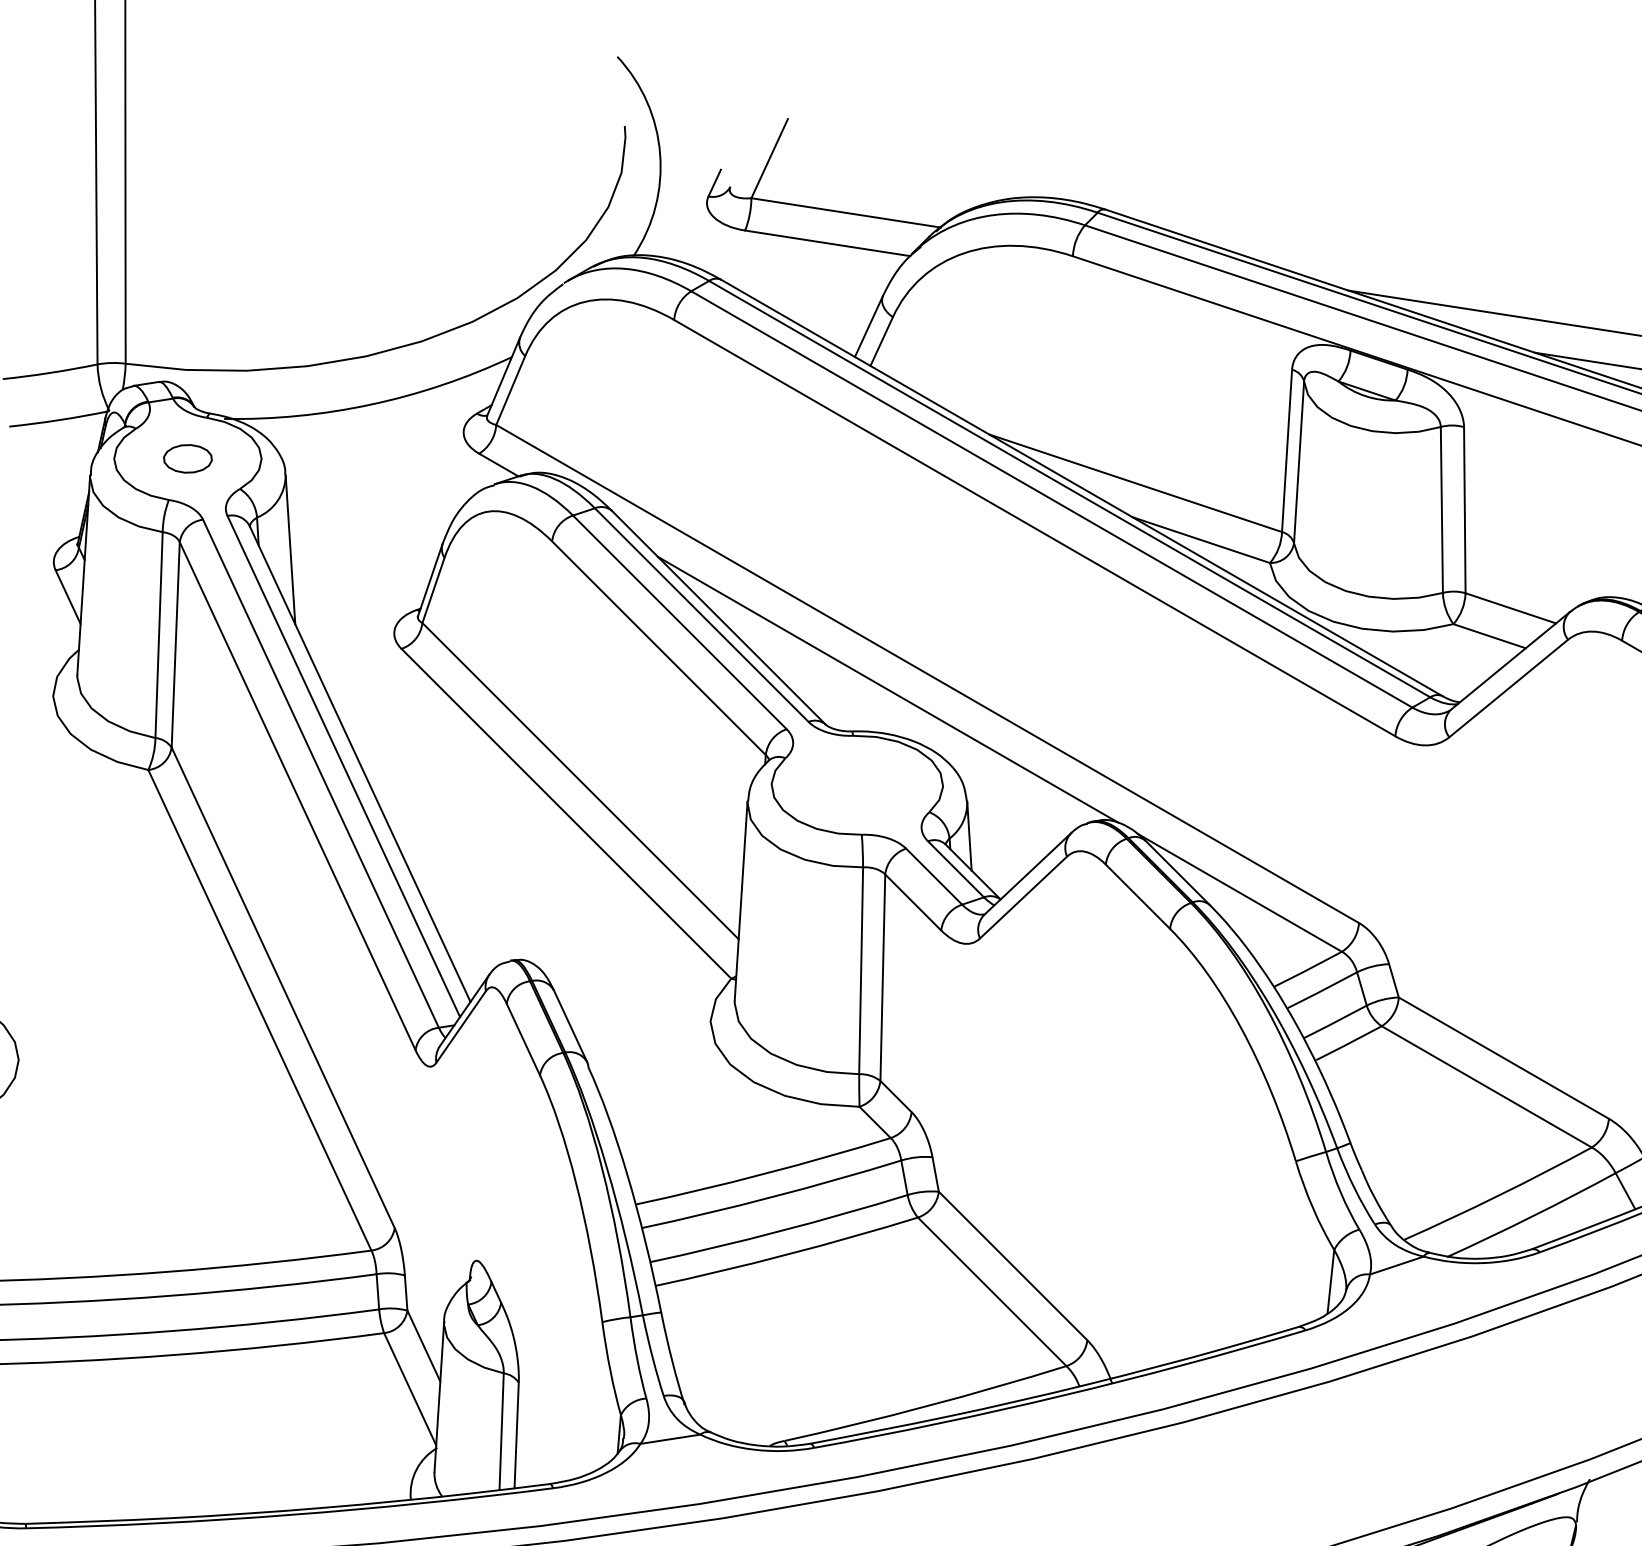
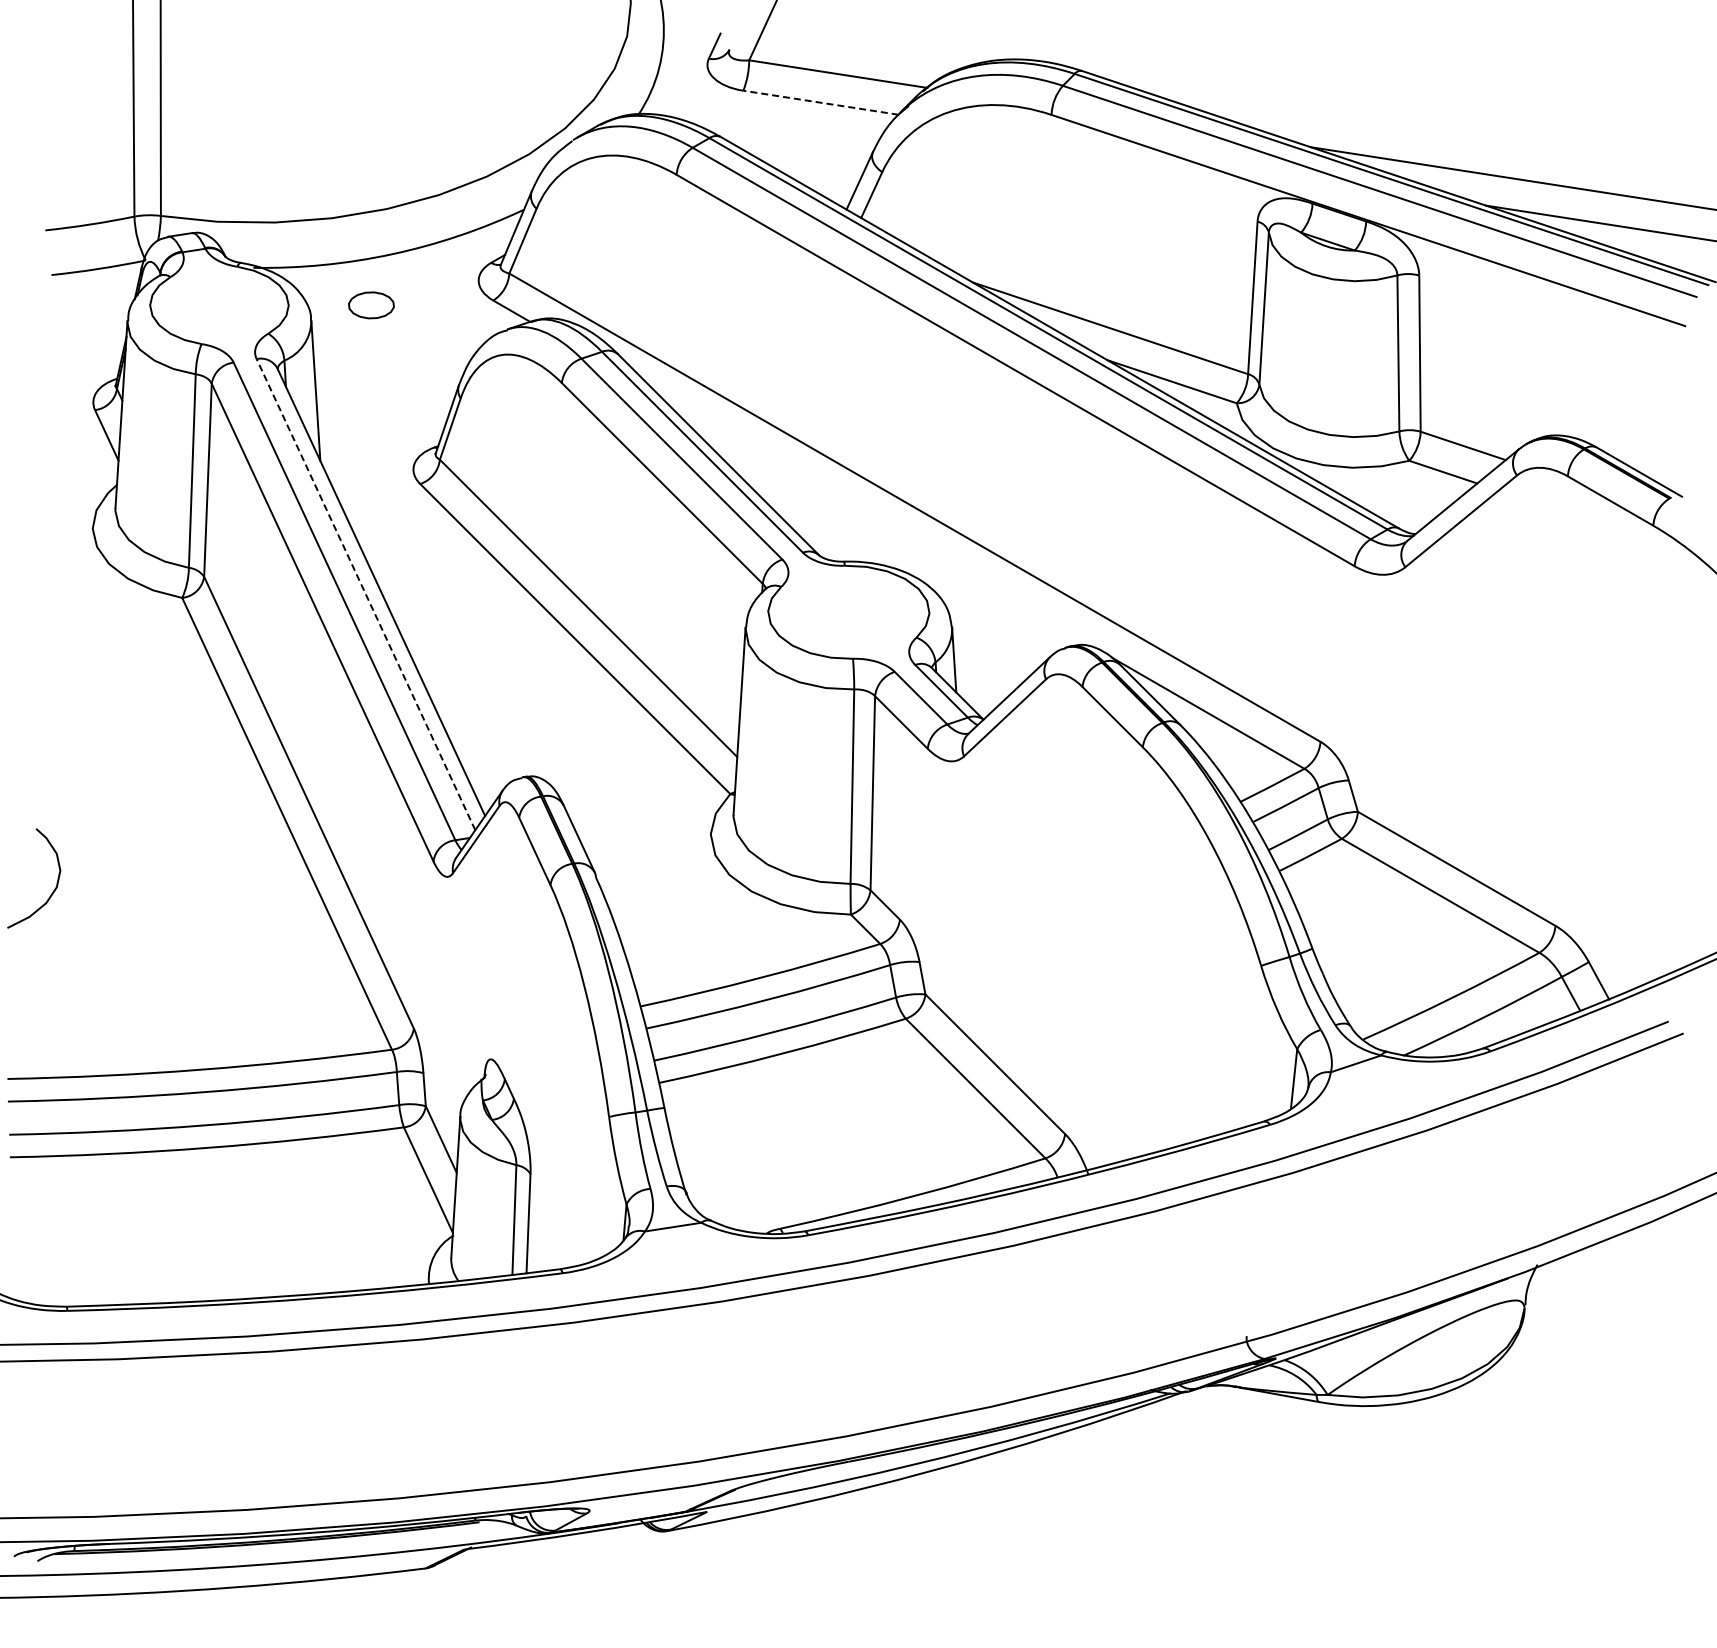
line: (827, 243) -> (820, 102), solid -> dashed
part: (187, 458) -> (371, 305), moved
line: (887, 689) -> (877, 522), removed
line: (343, 766) -> (365, 594), solid -> dashed

